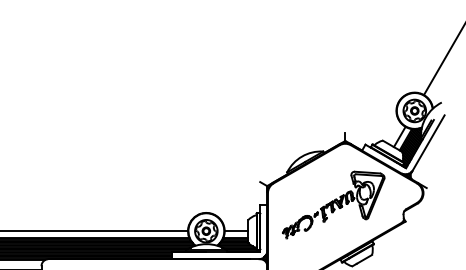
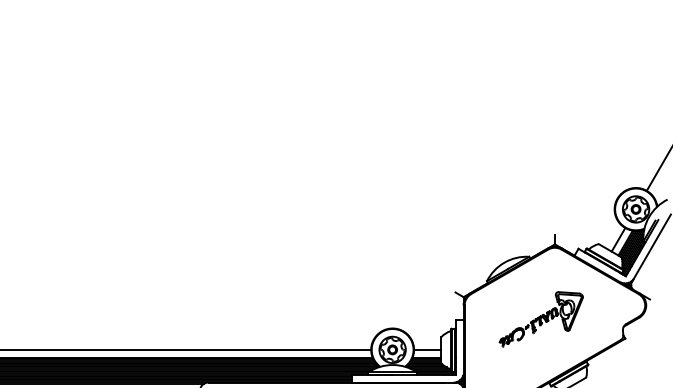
part: (333, 205) -> (541, 319), size x0.7

